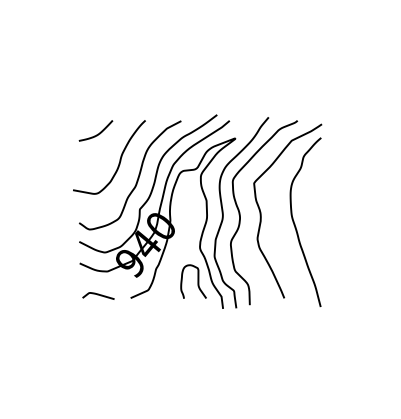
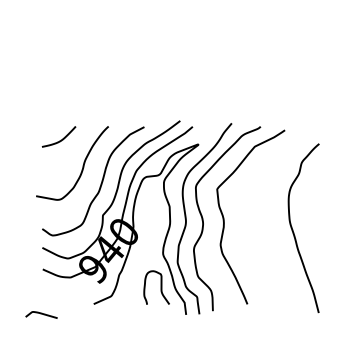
curve: (296, 226) -> (294, 232), moved
curve: (98, 295) -> (41, 314), moved

